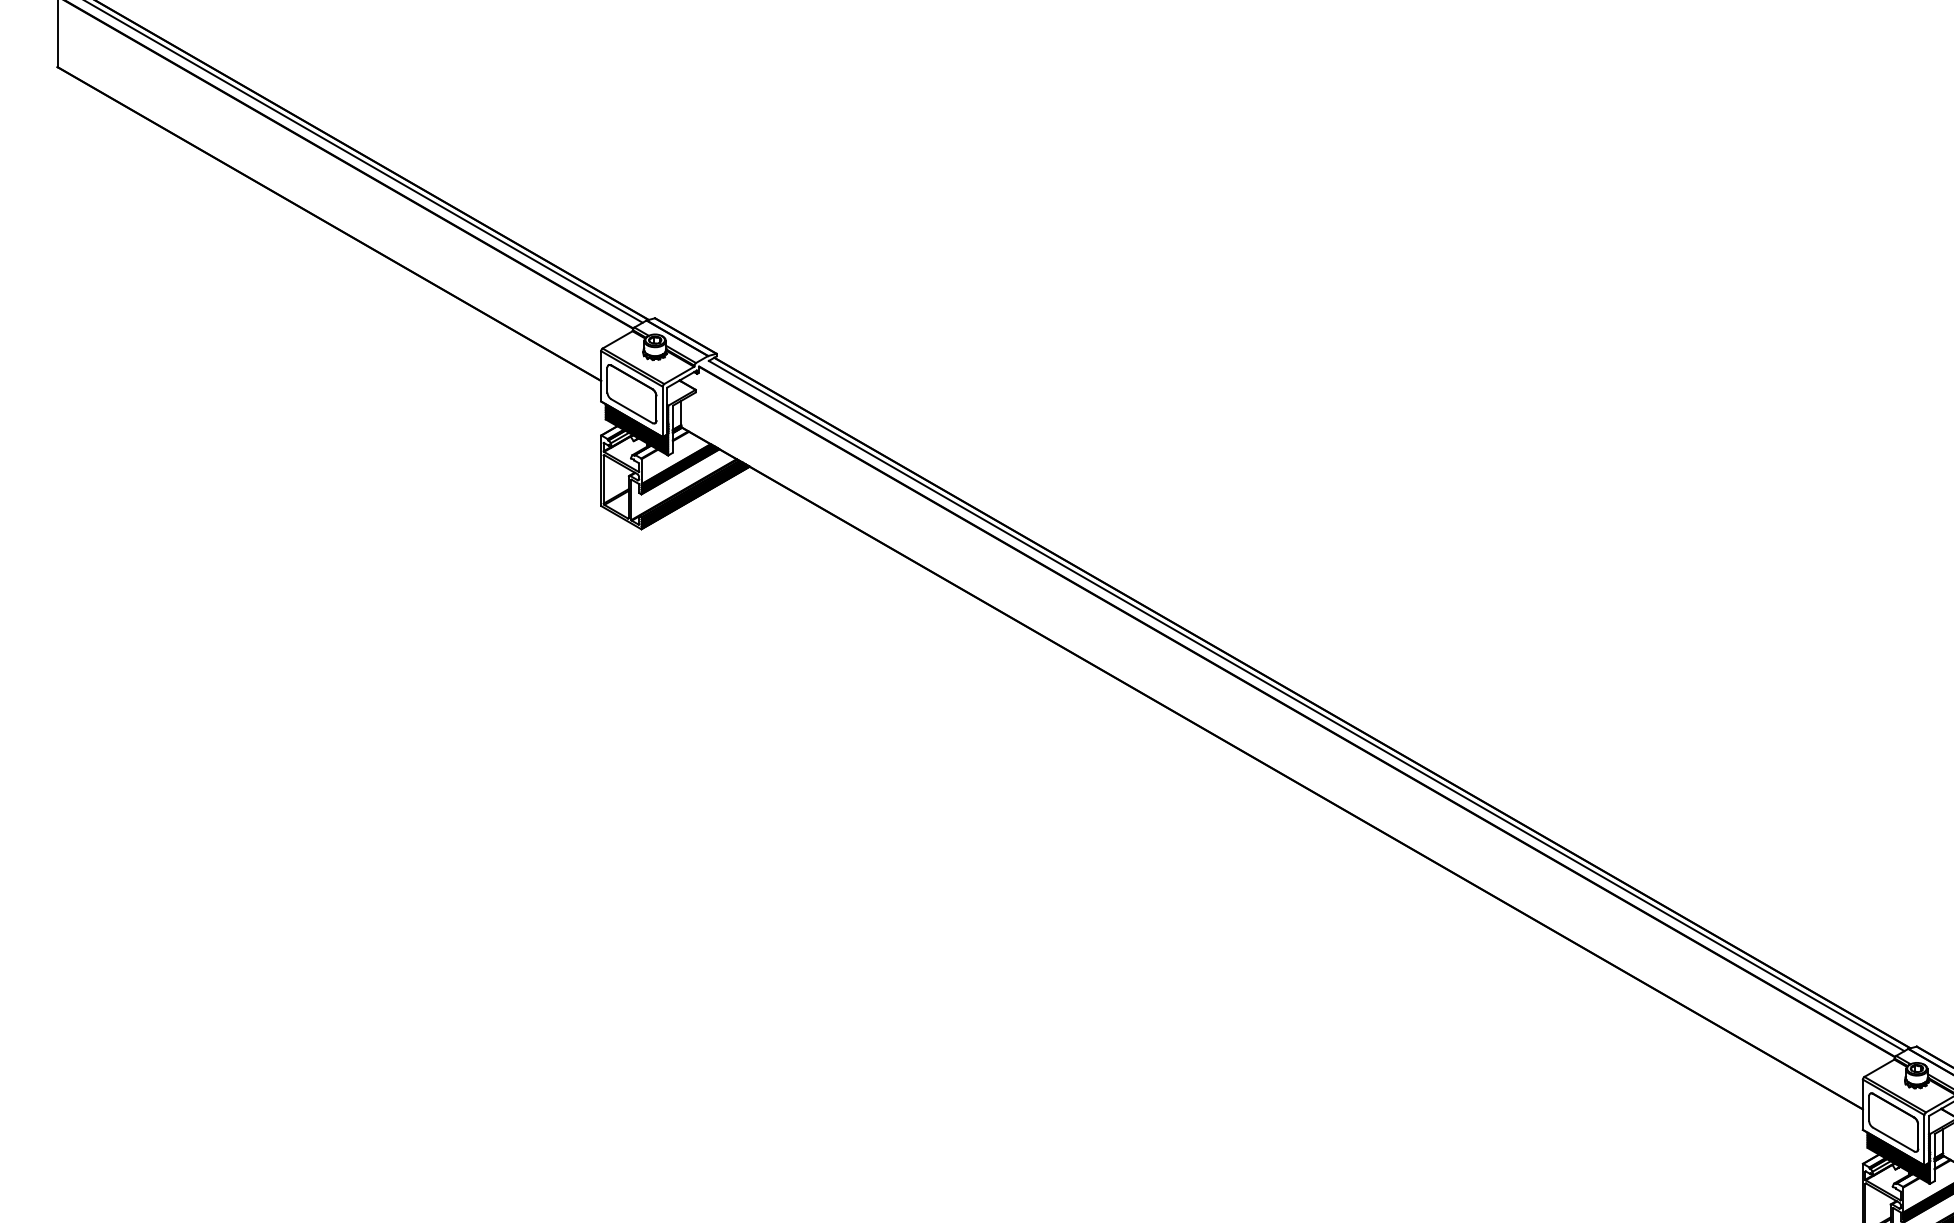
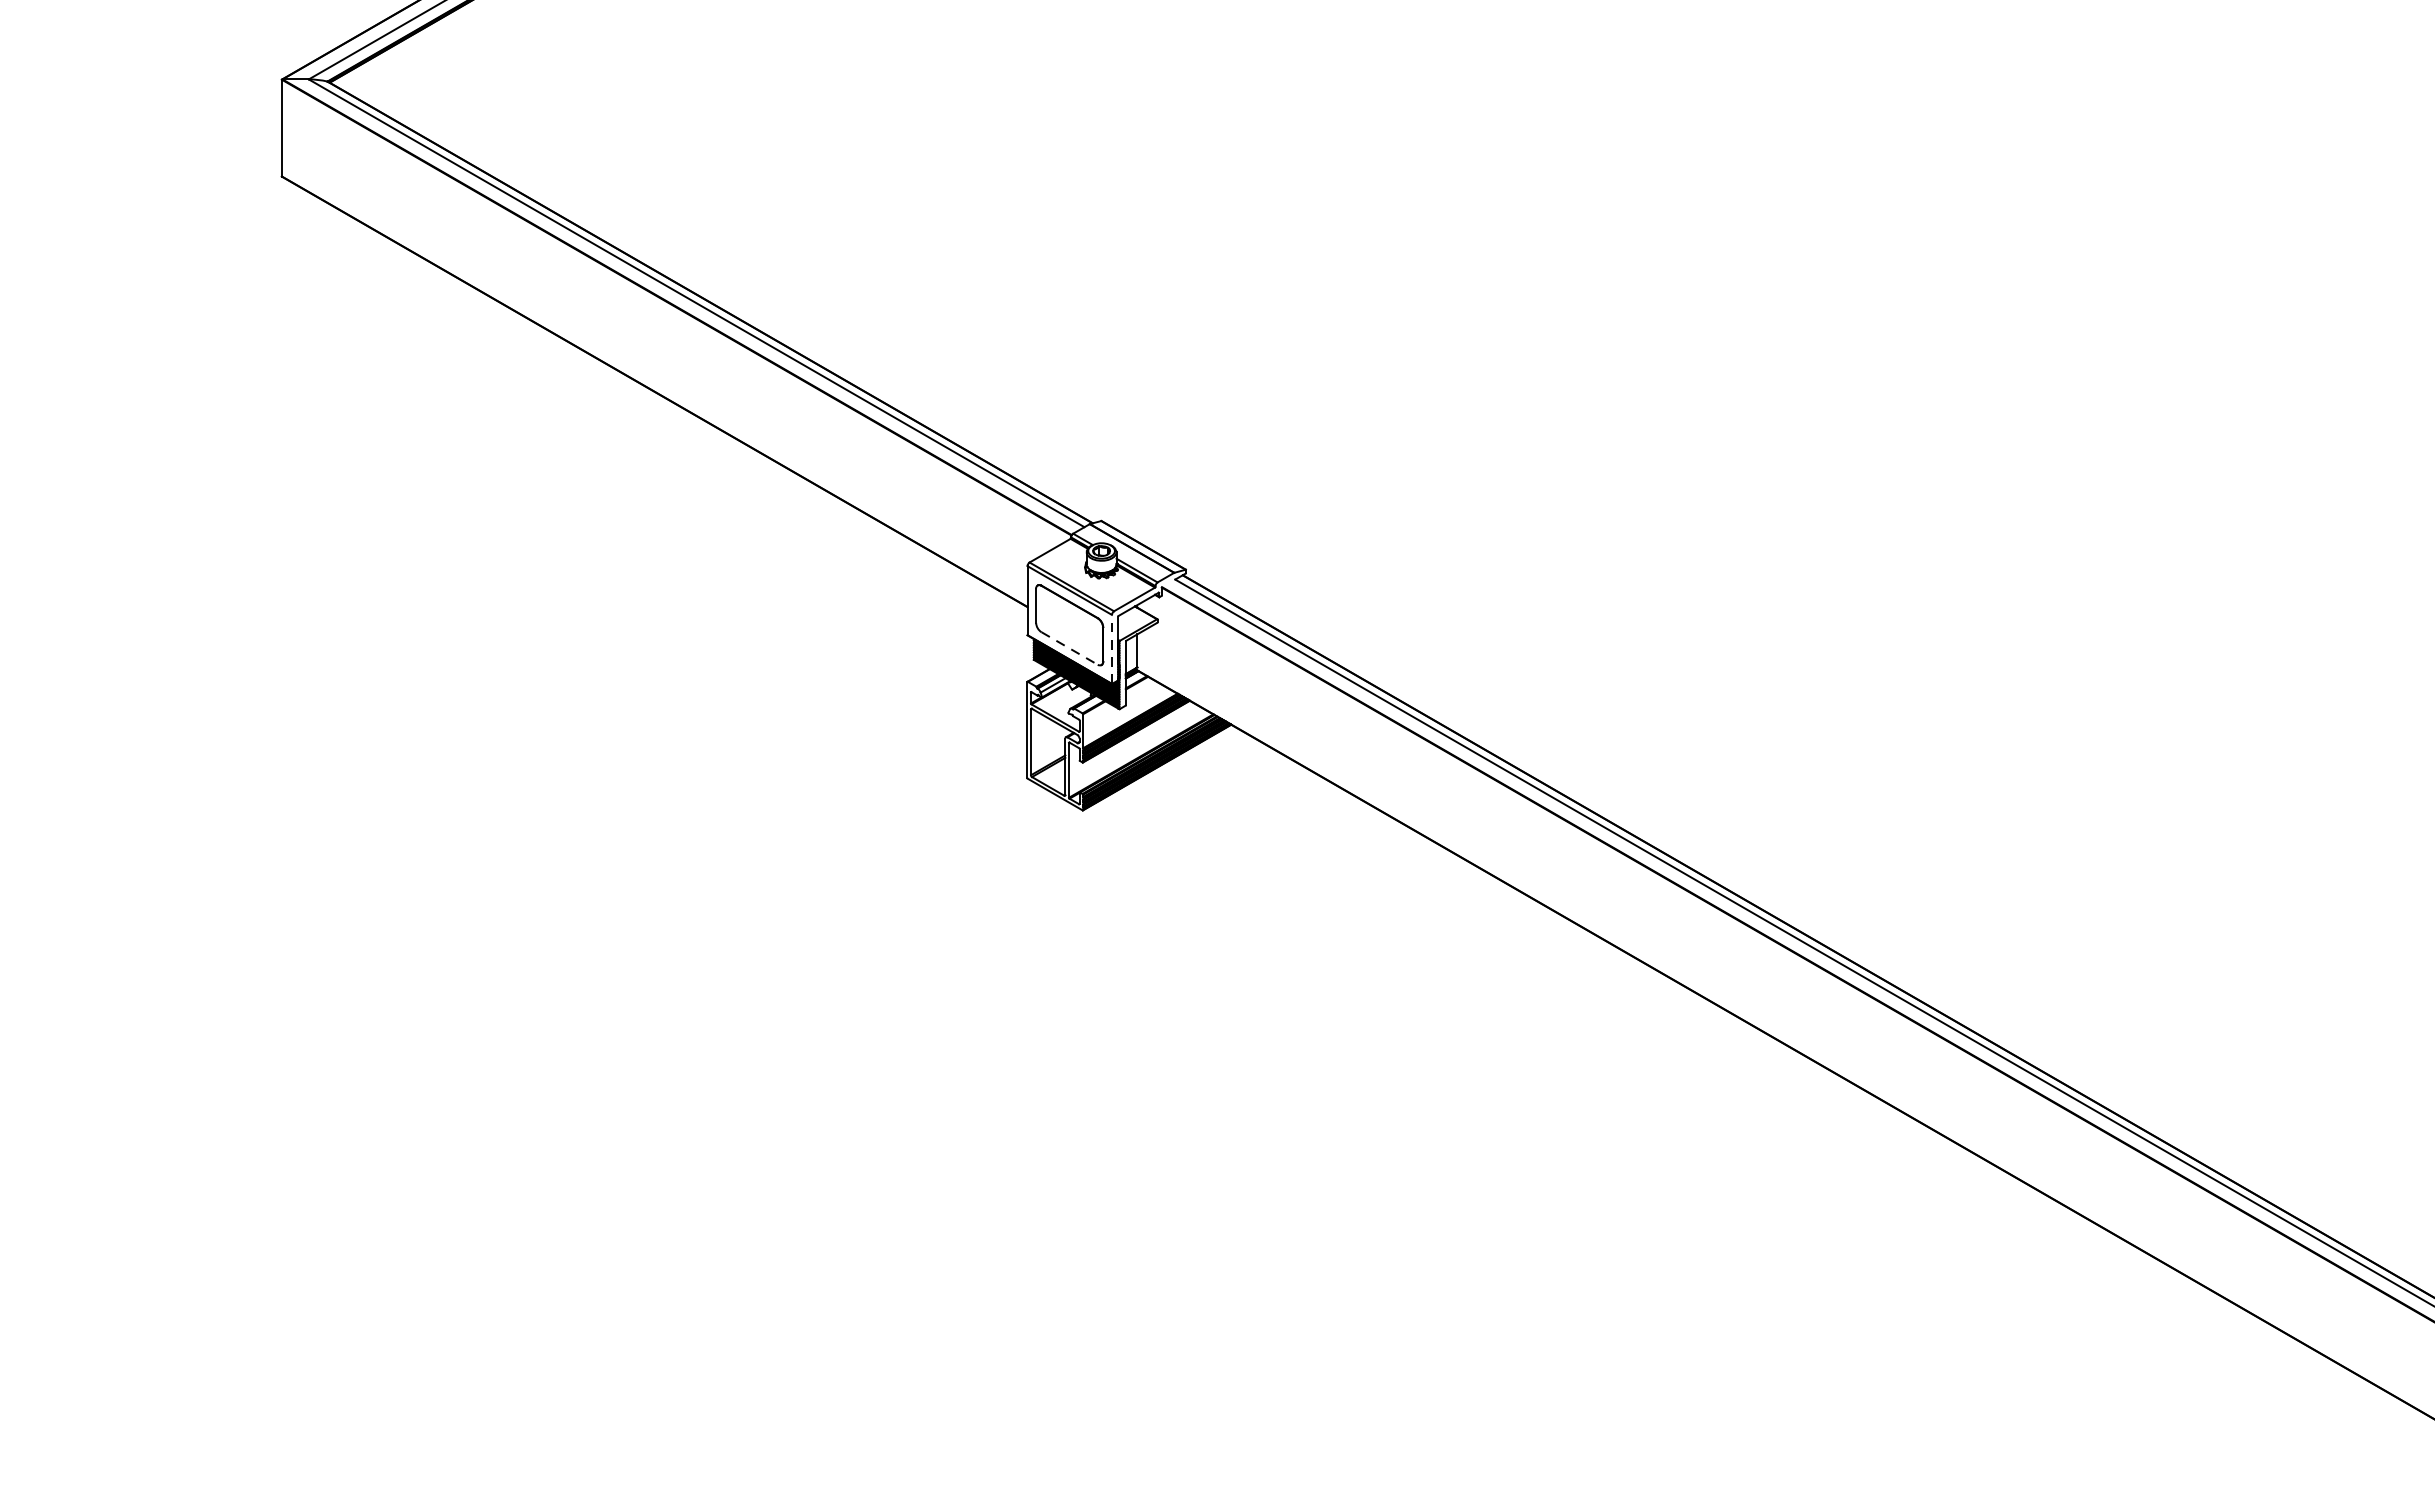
line: (631, 411) -> (1069, 648), solid -> dashed
line: (662, 411) -> (1111, 648), solid -> dashed

